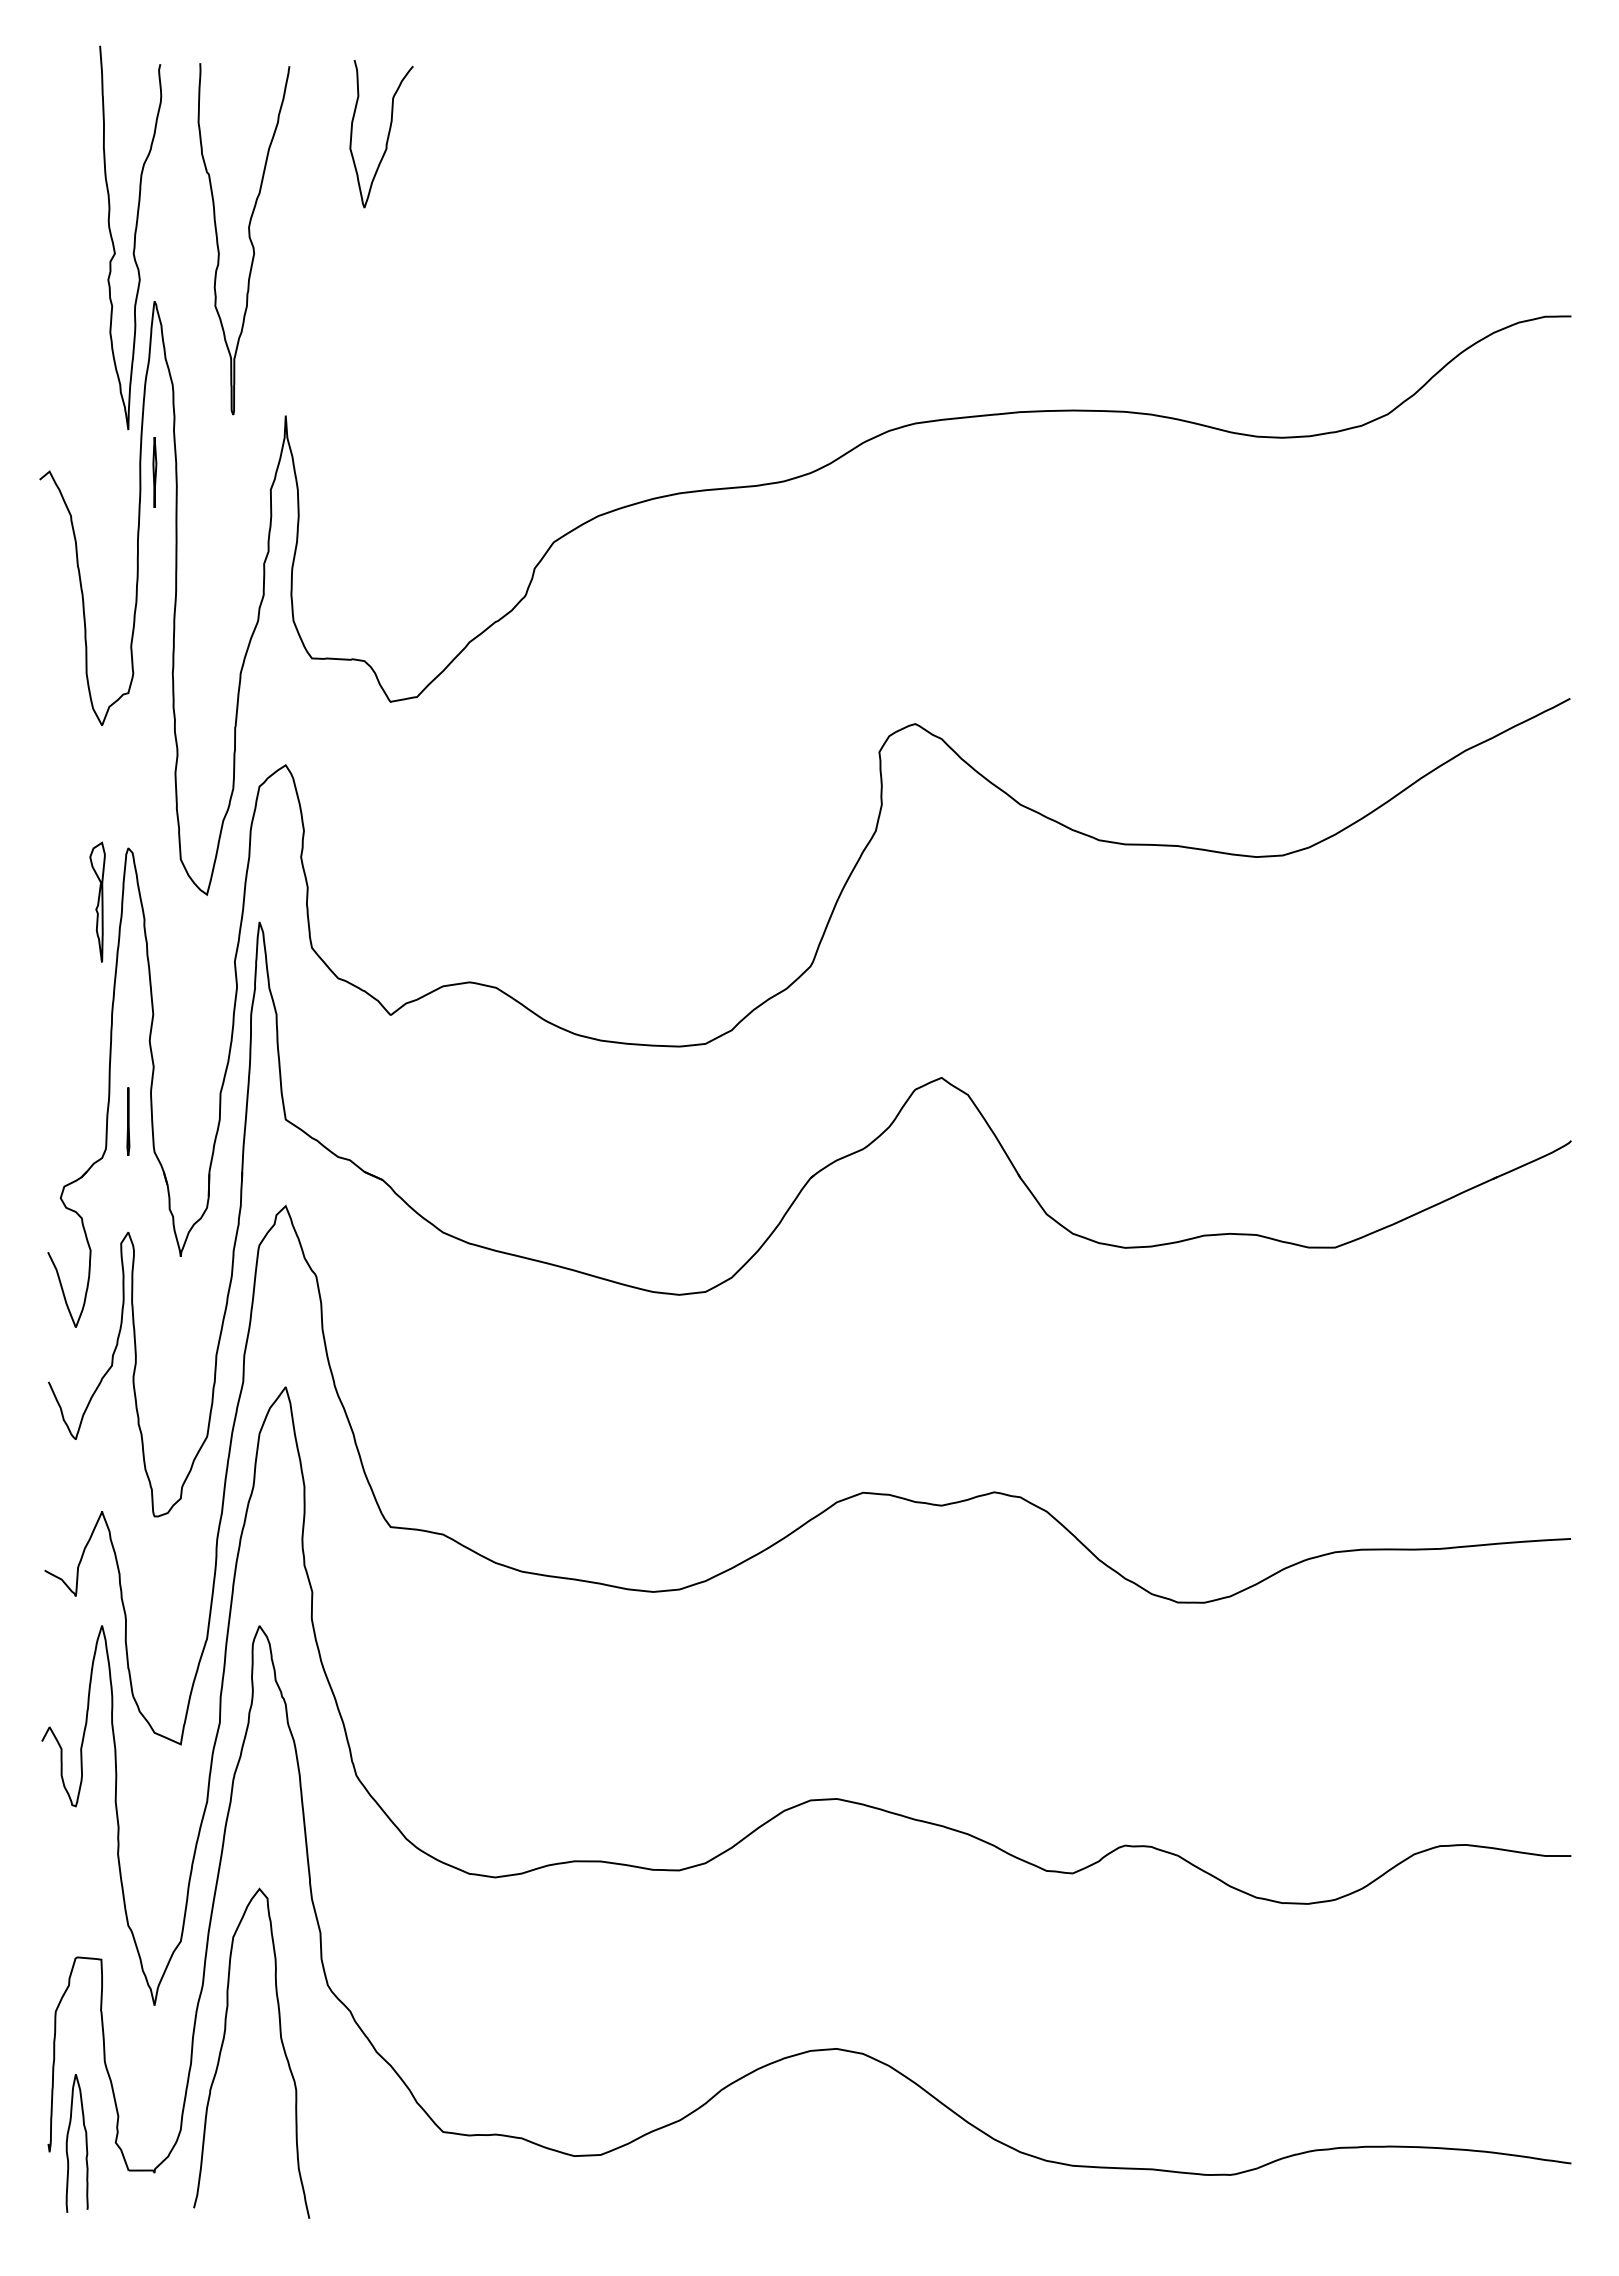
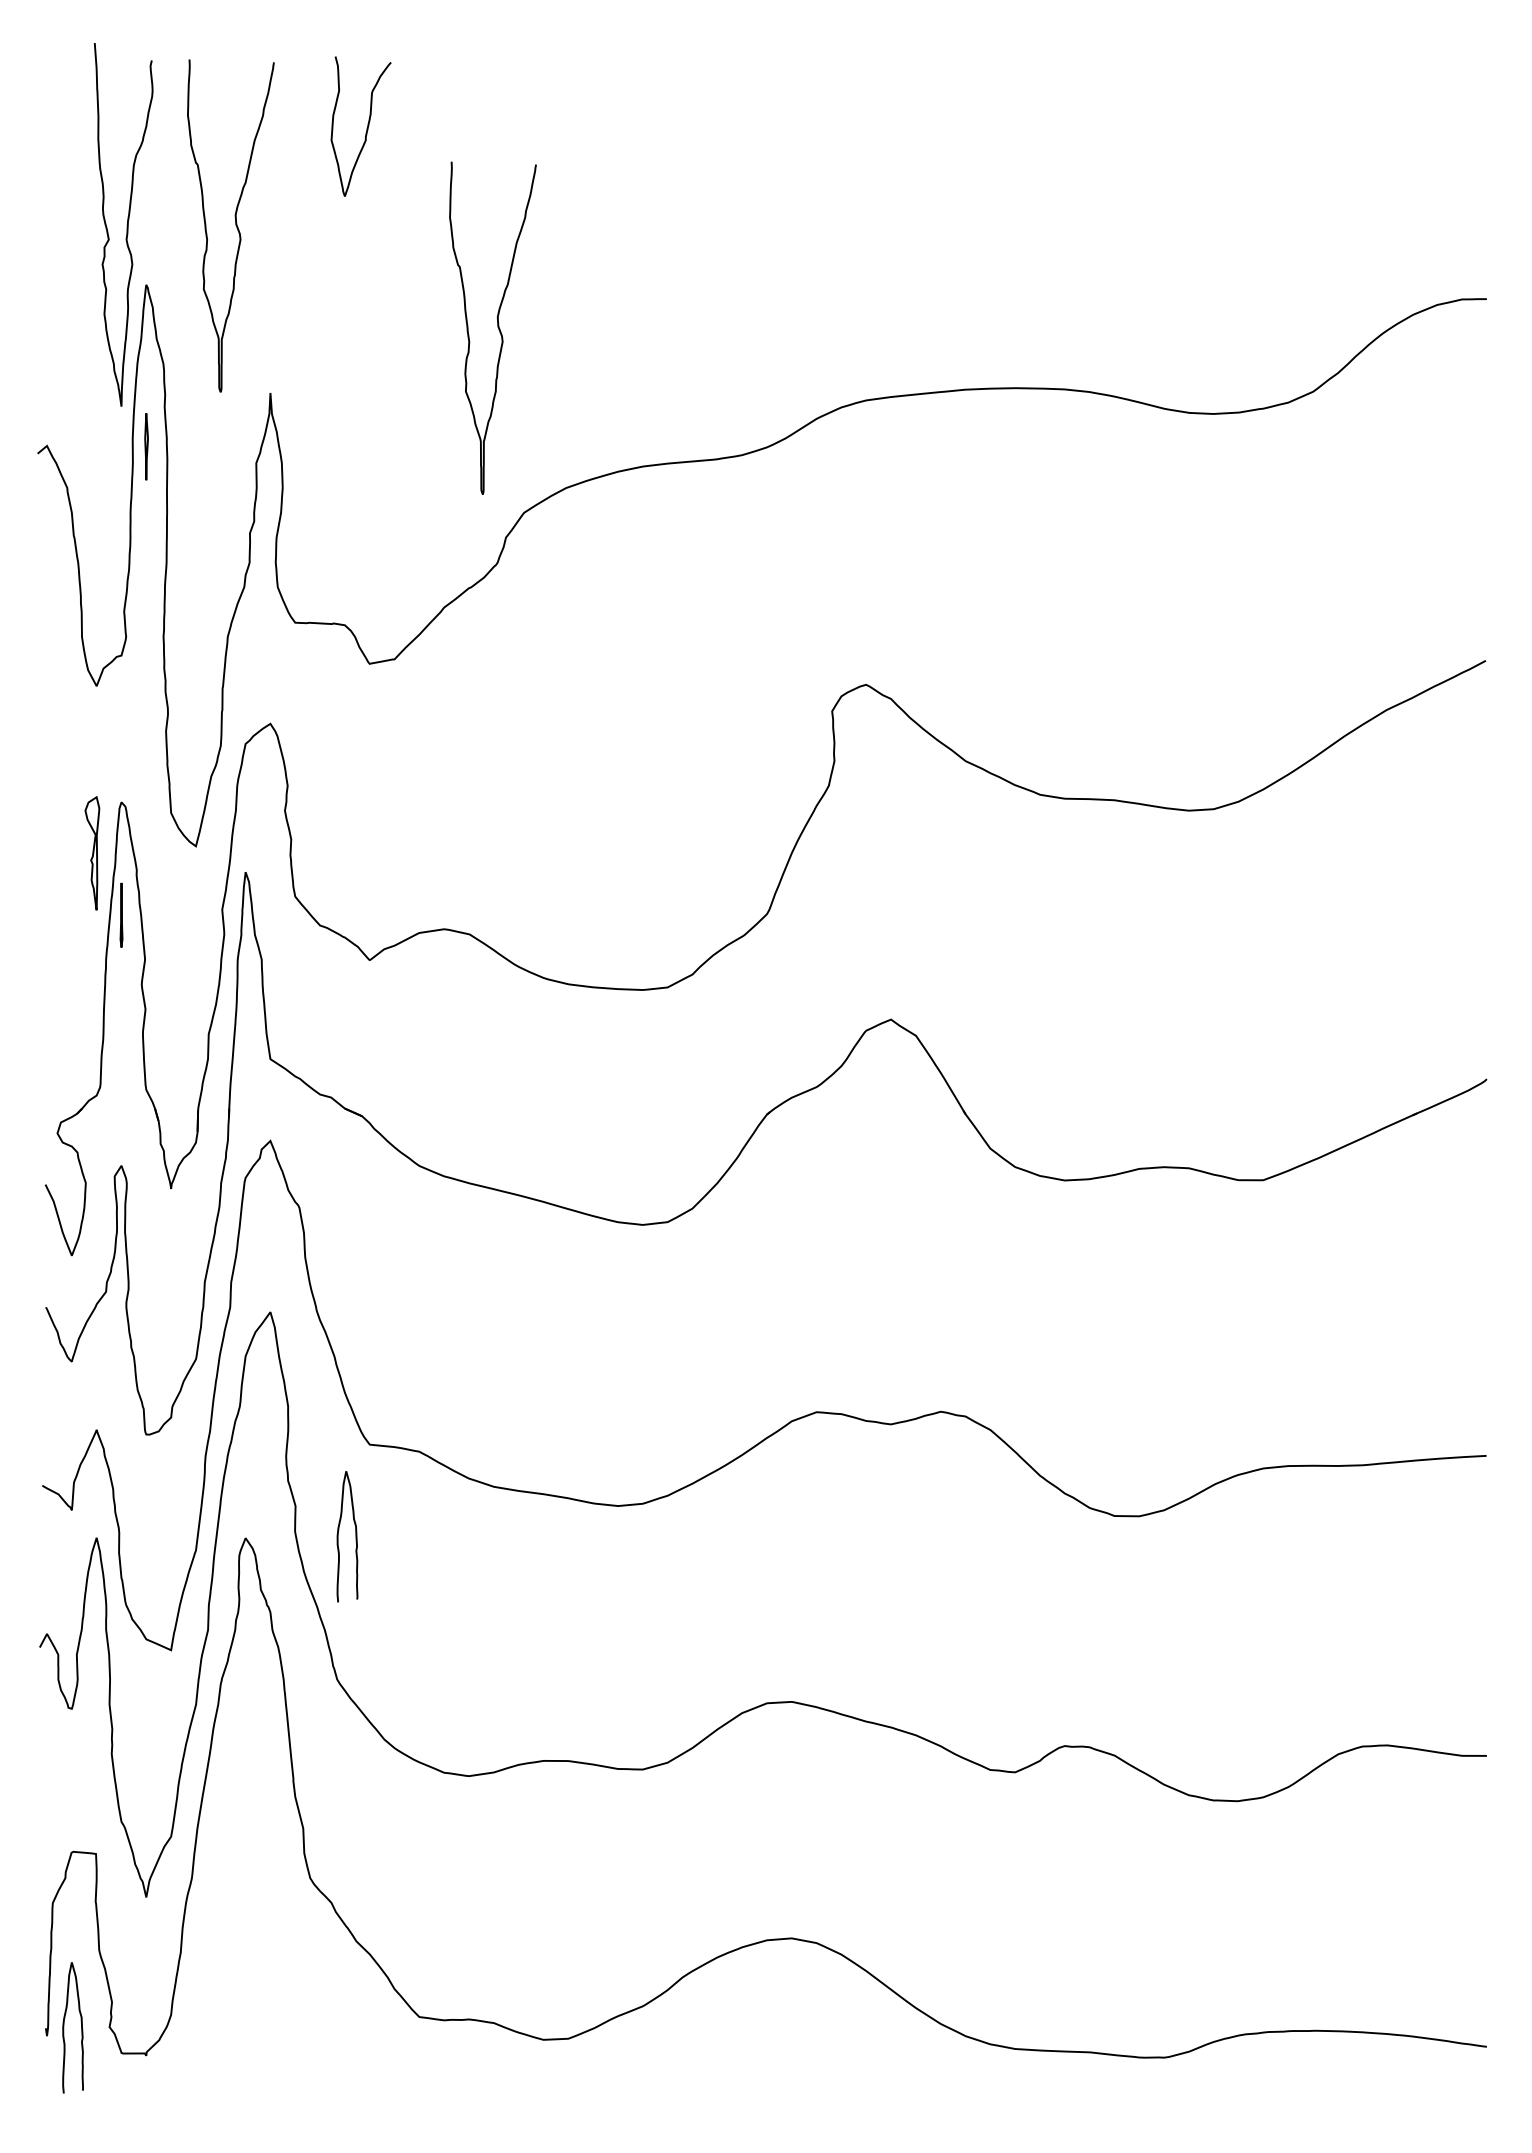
curve: (525, 345) -> (497, 326), added
line: (128, 1121) -> (121, 915), moved
curve: (357, 1624) -> (338, 1536), added
curve: (223, 2044) -> (211, 1934), removed

